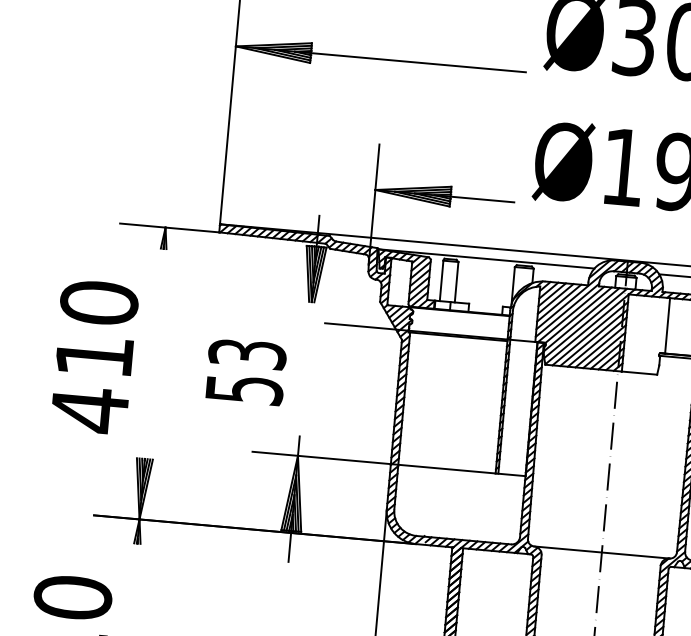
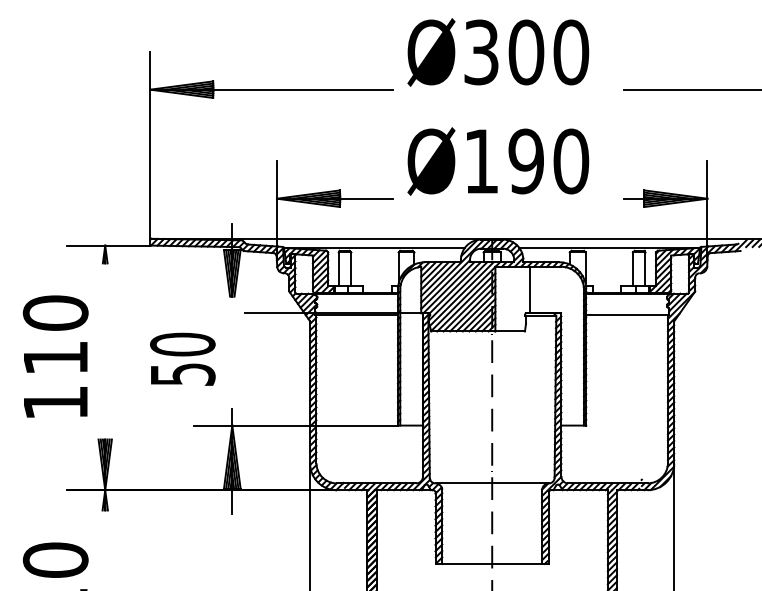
text: (247, 353) -> (182, 344), 53 -> 50
text: (89, 409) -> (55, 402), 410 -> 110

